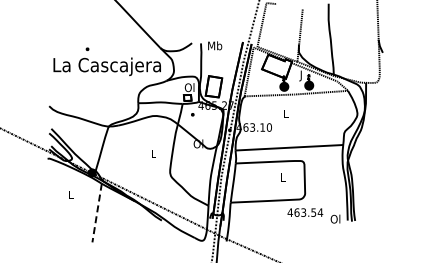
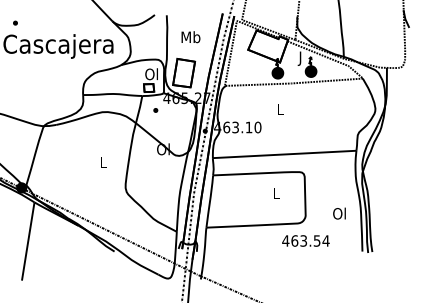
text: (215, 45) -> (191, 36), moved
line: (97, 213) -> (28, 242), dashed -> solid
text: (335, 218) -> (339, 212), moved

